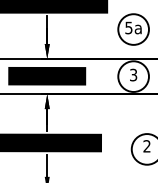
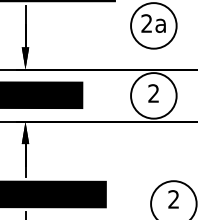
text: (128, 27) -> (146, 22), 5a -> 2a
text: (133, 75) -> (153, 94), 3 -> 2

